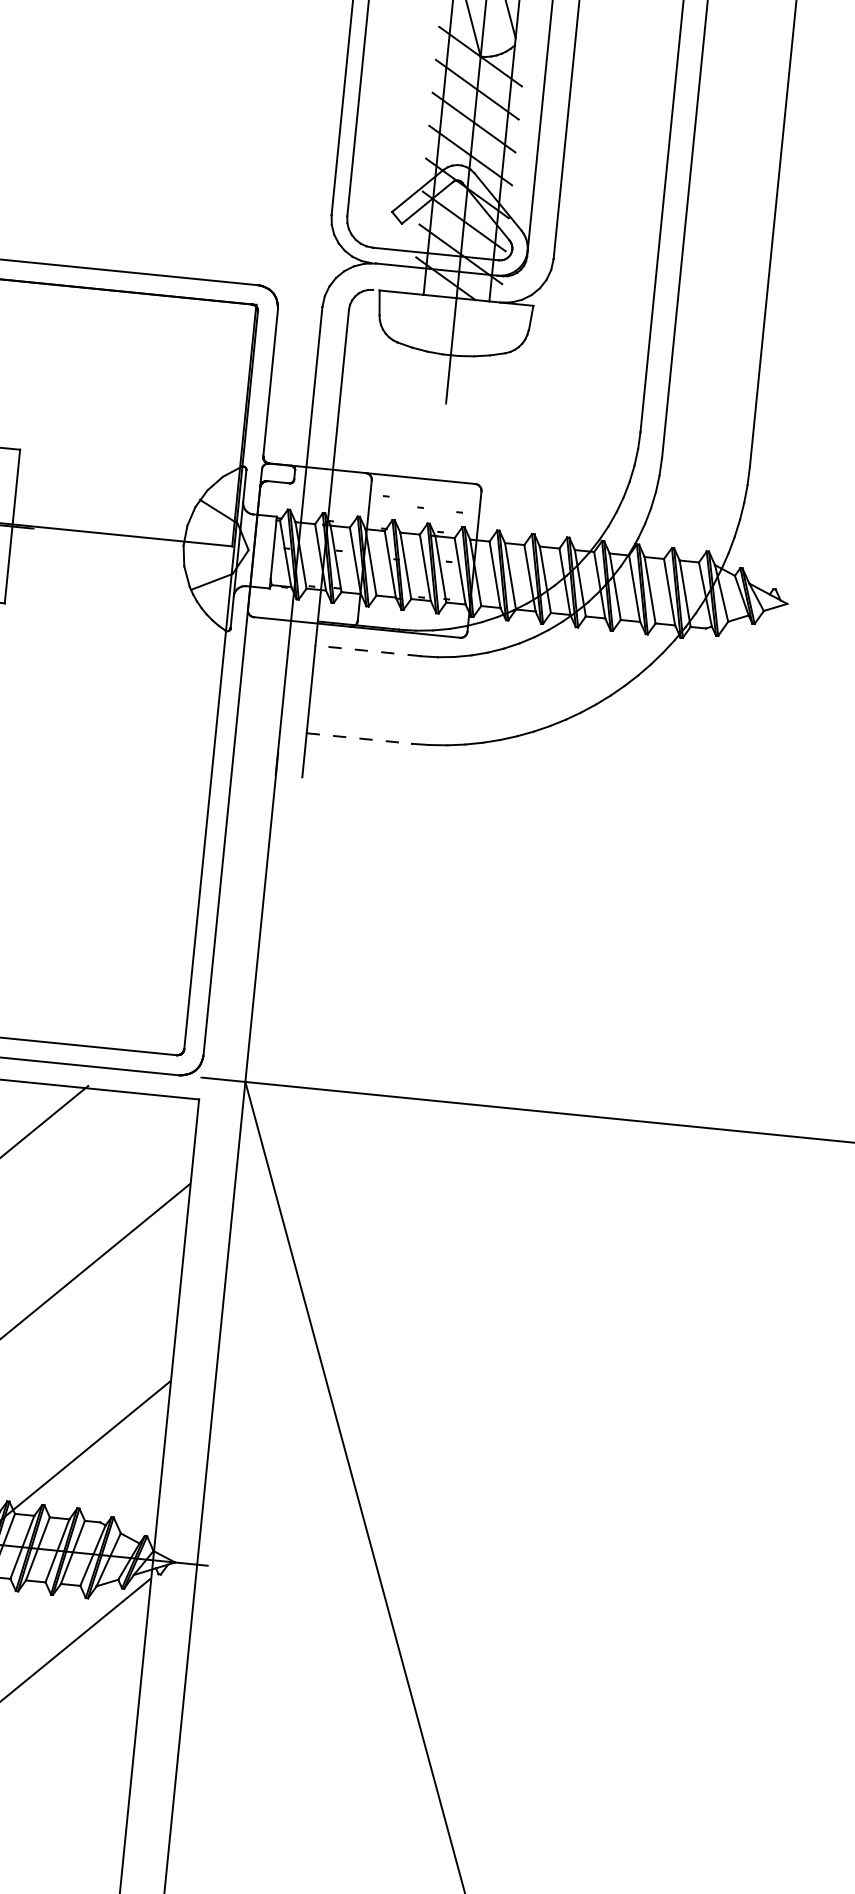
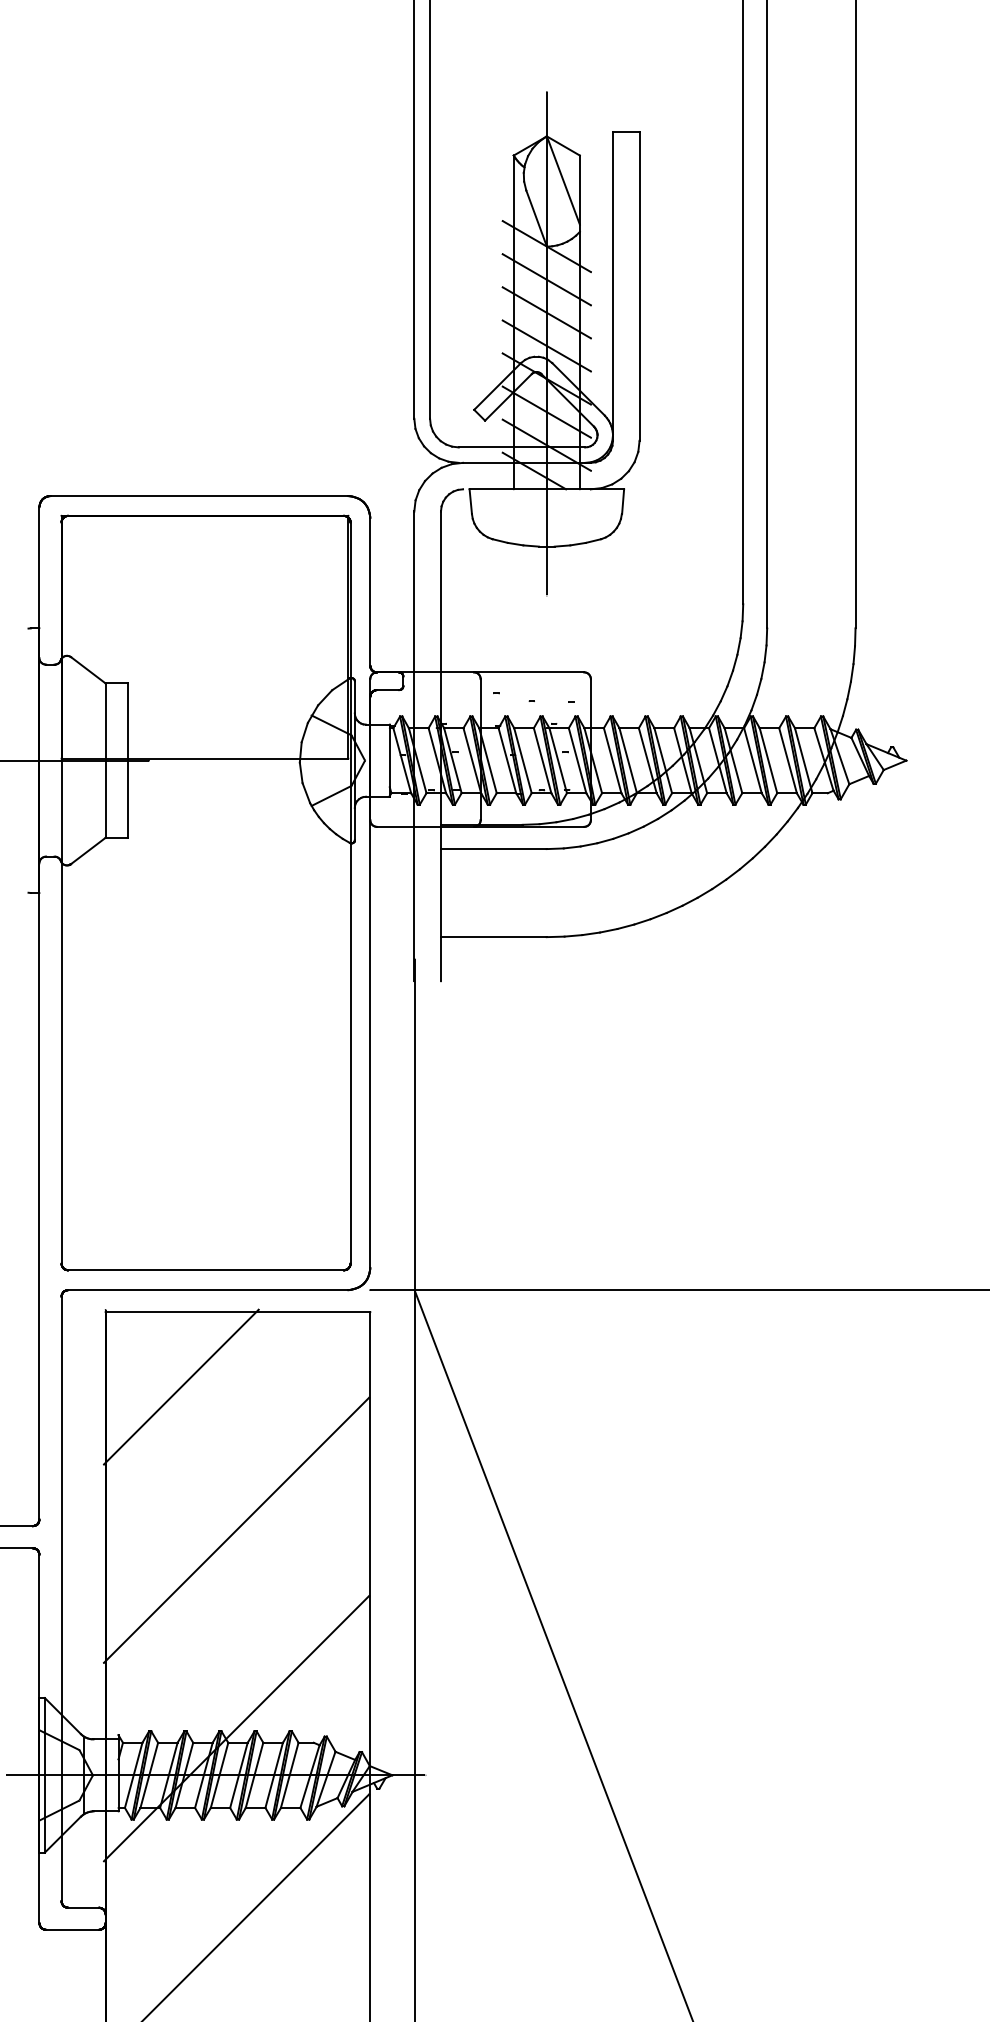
line: (367, 651) -> (493, 849), dashed -> solid
line: (358, 738) -> (493, 937), dashed -> solid

